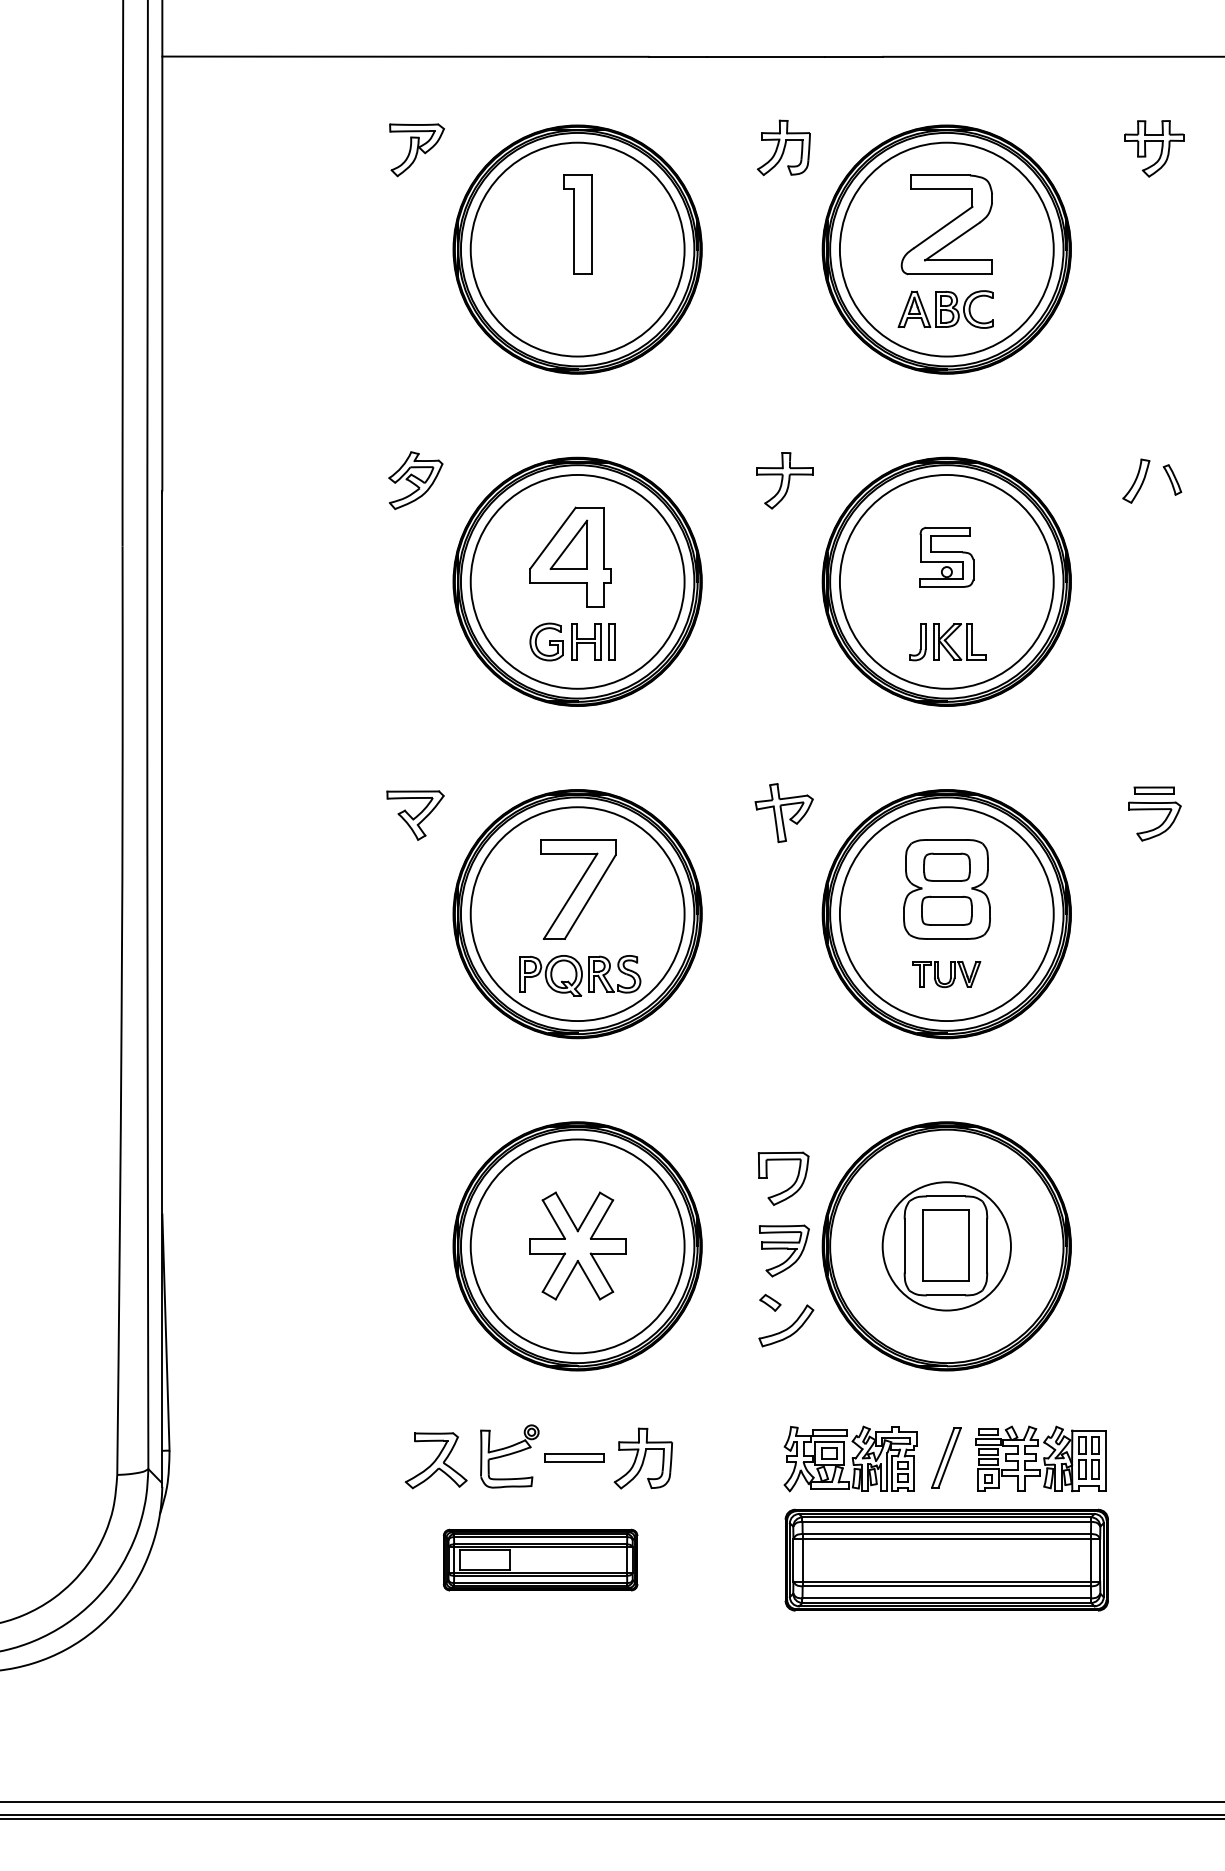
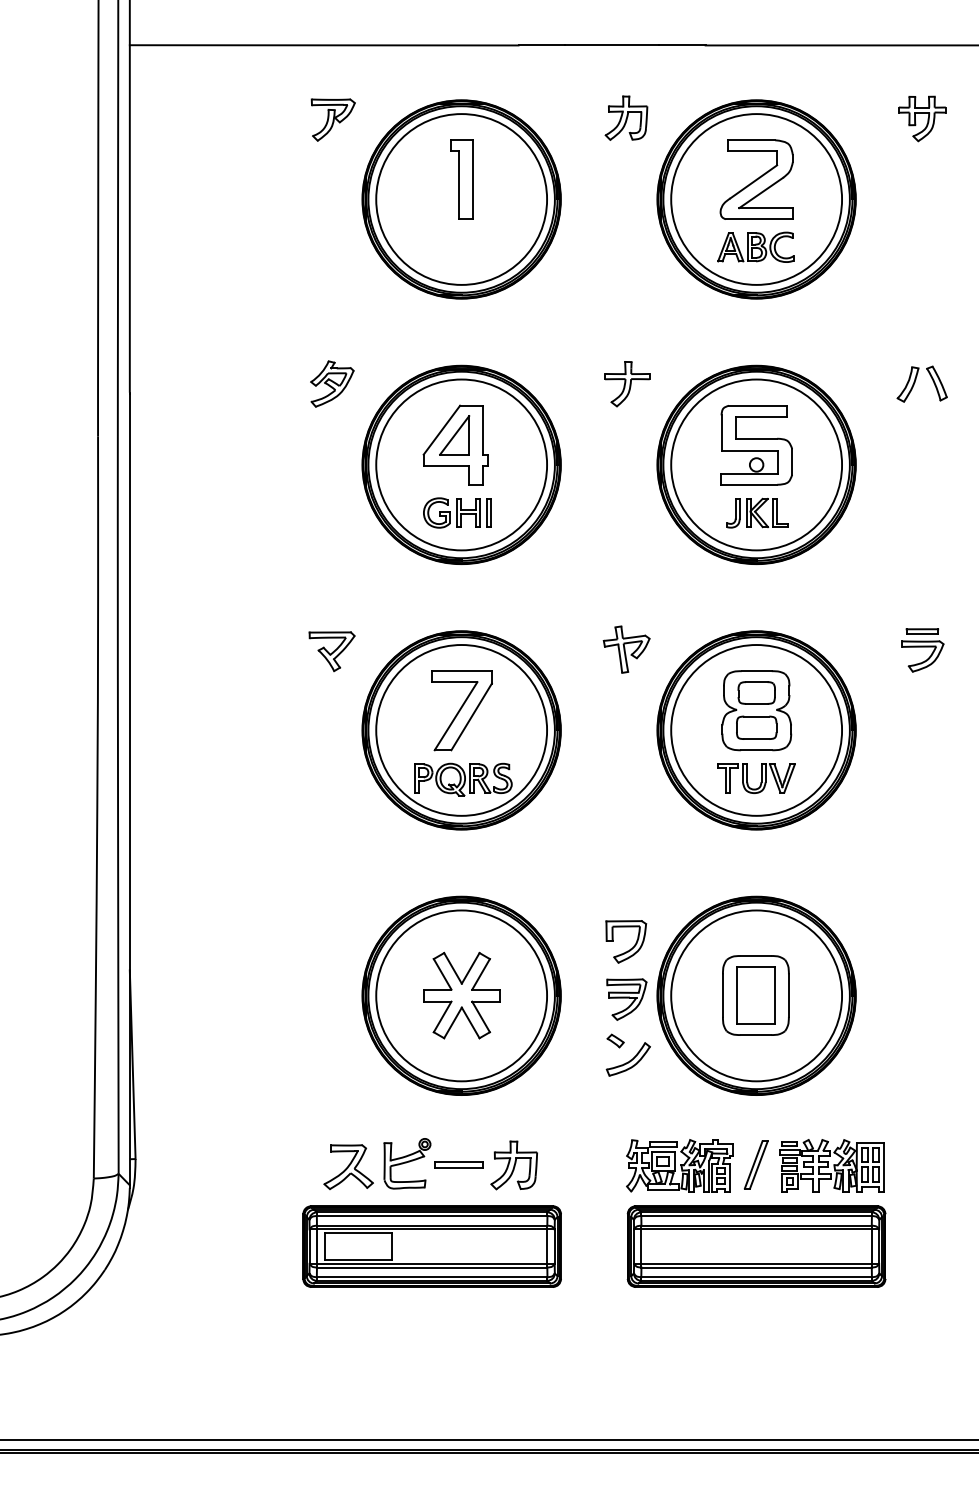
part: (1172, 479) -> (936, 383), size x1.43
part: (946, 557) -> (756, 445), size x1.67
part: (946, 974) -> (756, 778), size x1.43
circle: (946, 1246) -> (756, 995), size x1.67
part: (540, 1559) -> (431, 1246), size x1.67

